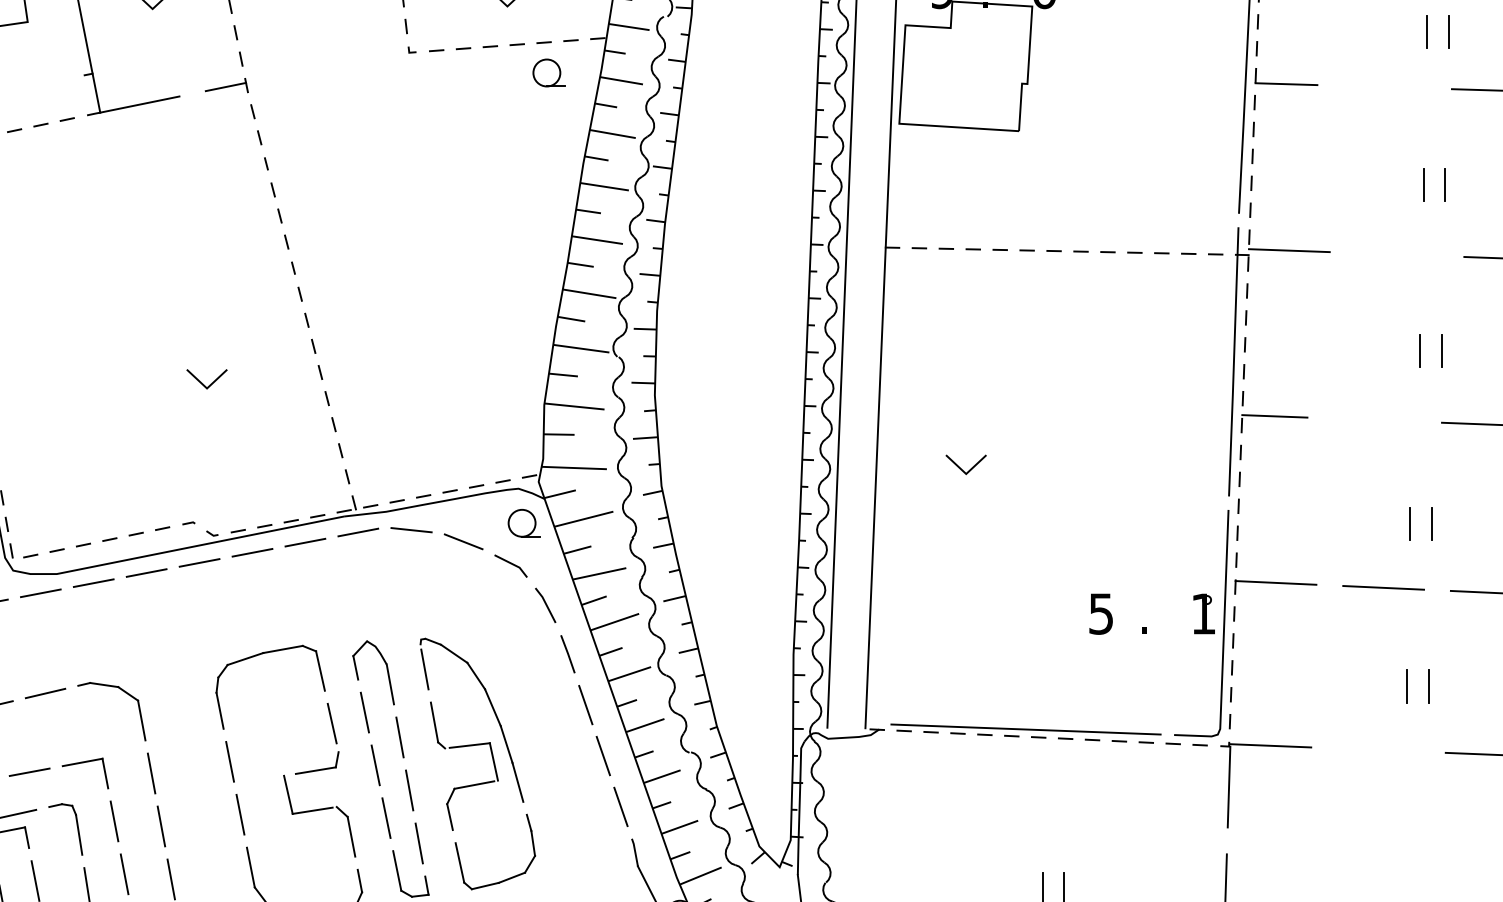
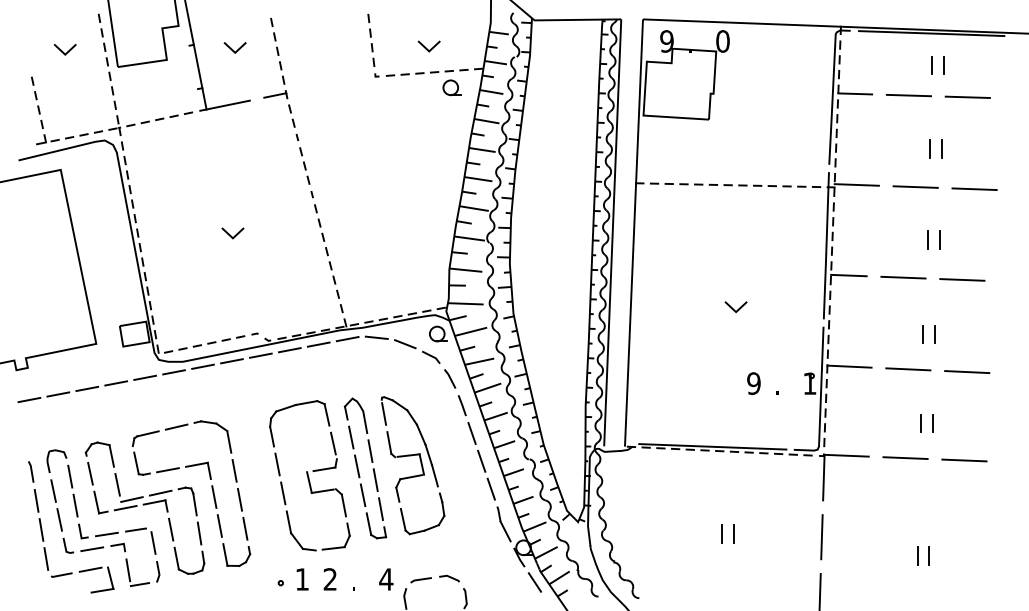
line: (1383, 87) -> (908, 95), added
line: (1396, 253) -> (915, 186), added
line: (202, 381) -> (230, 234), moved
line: (1374, 419) -> (903, 277), added
line: (961, 467) -> (733, 308), moved
text: (1100, 613) -> (753, 383), 5 -> 9
line: (1378, 750) -> (905, 458), added

